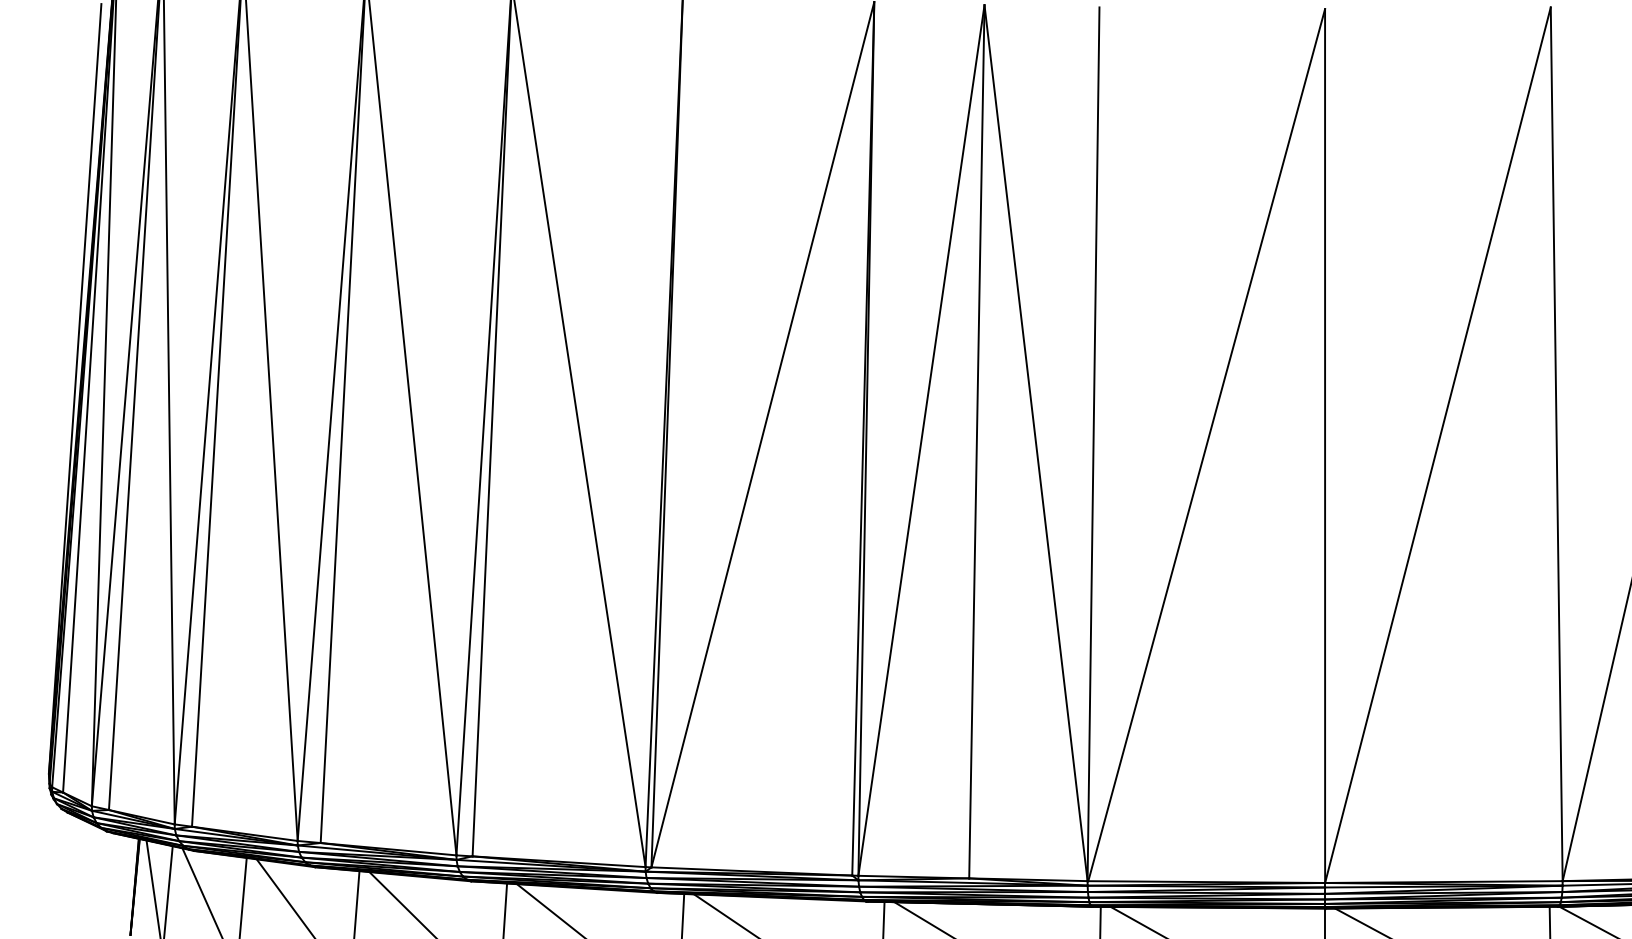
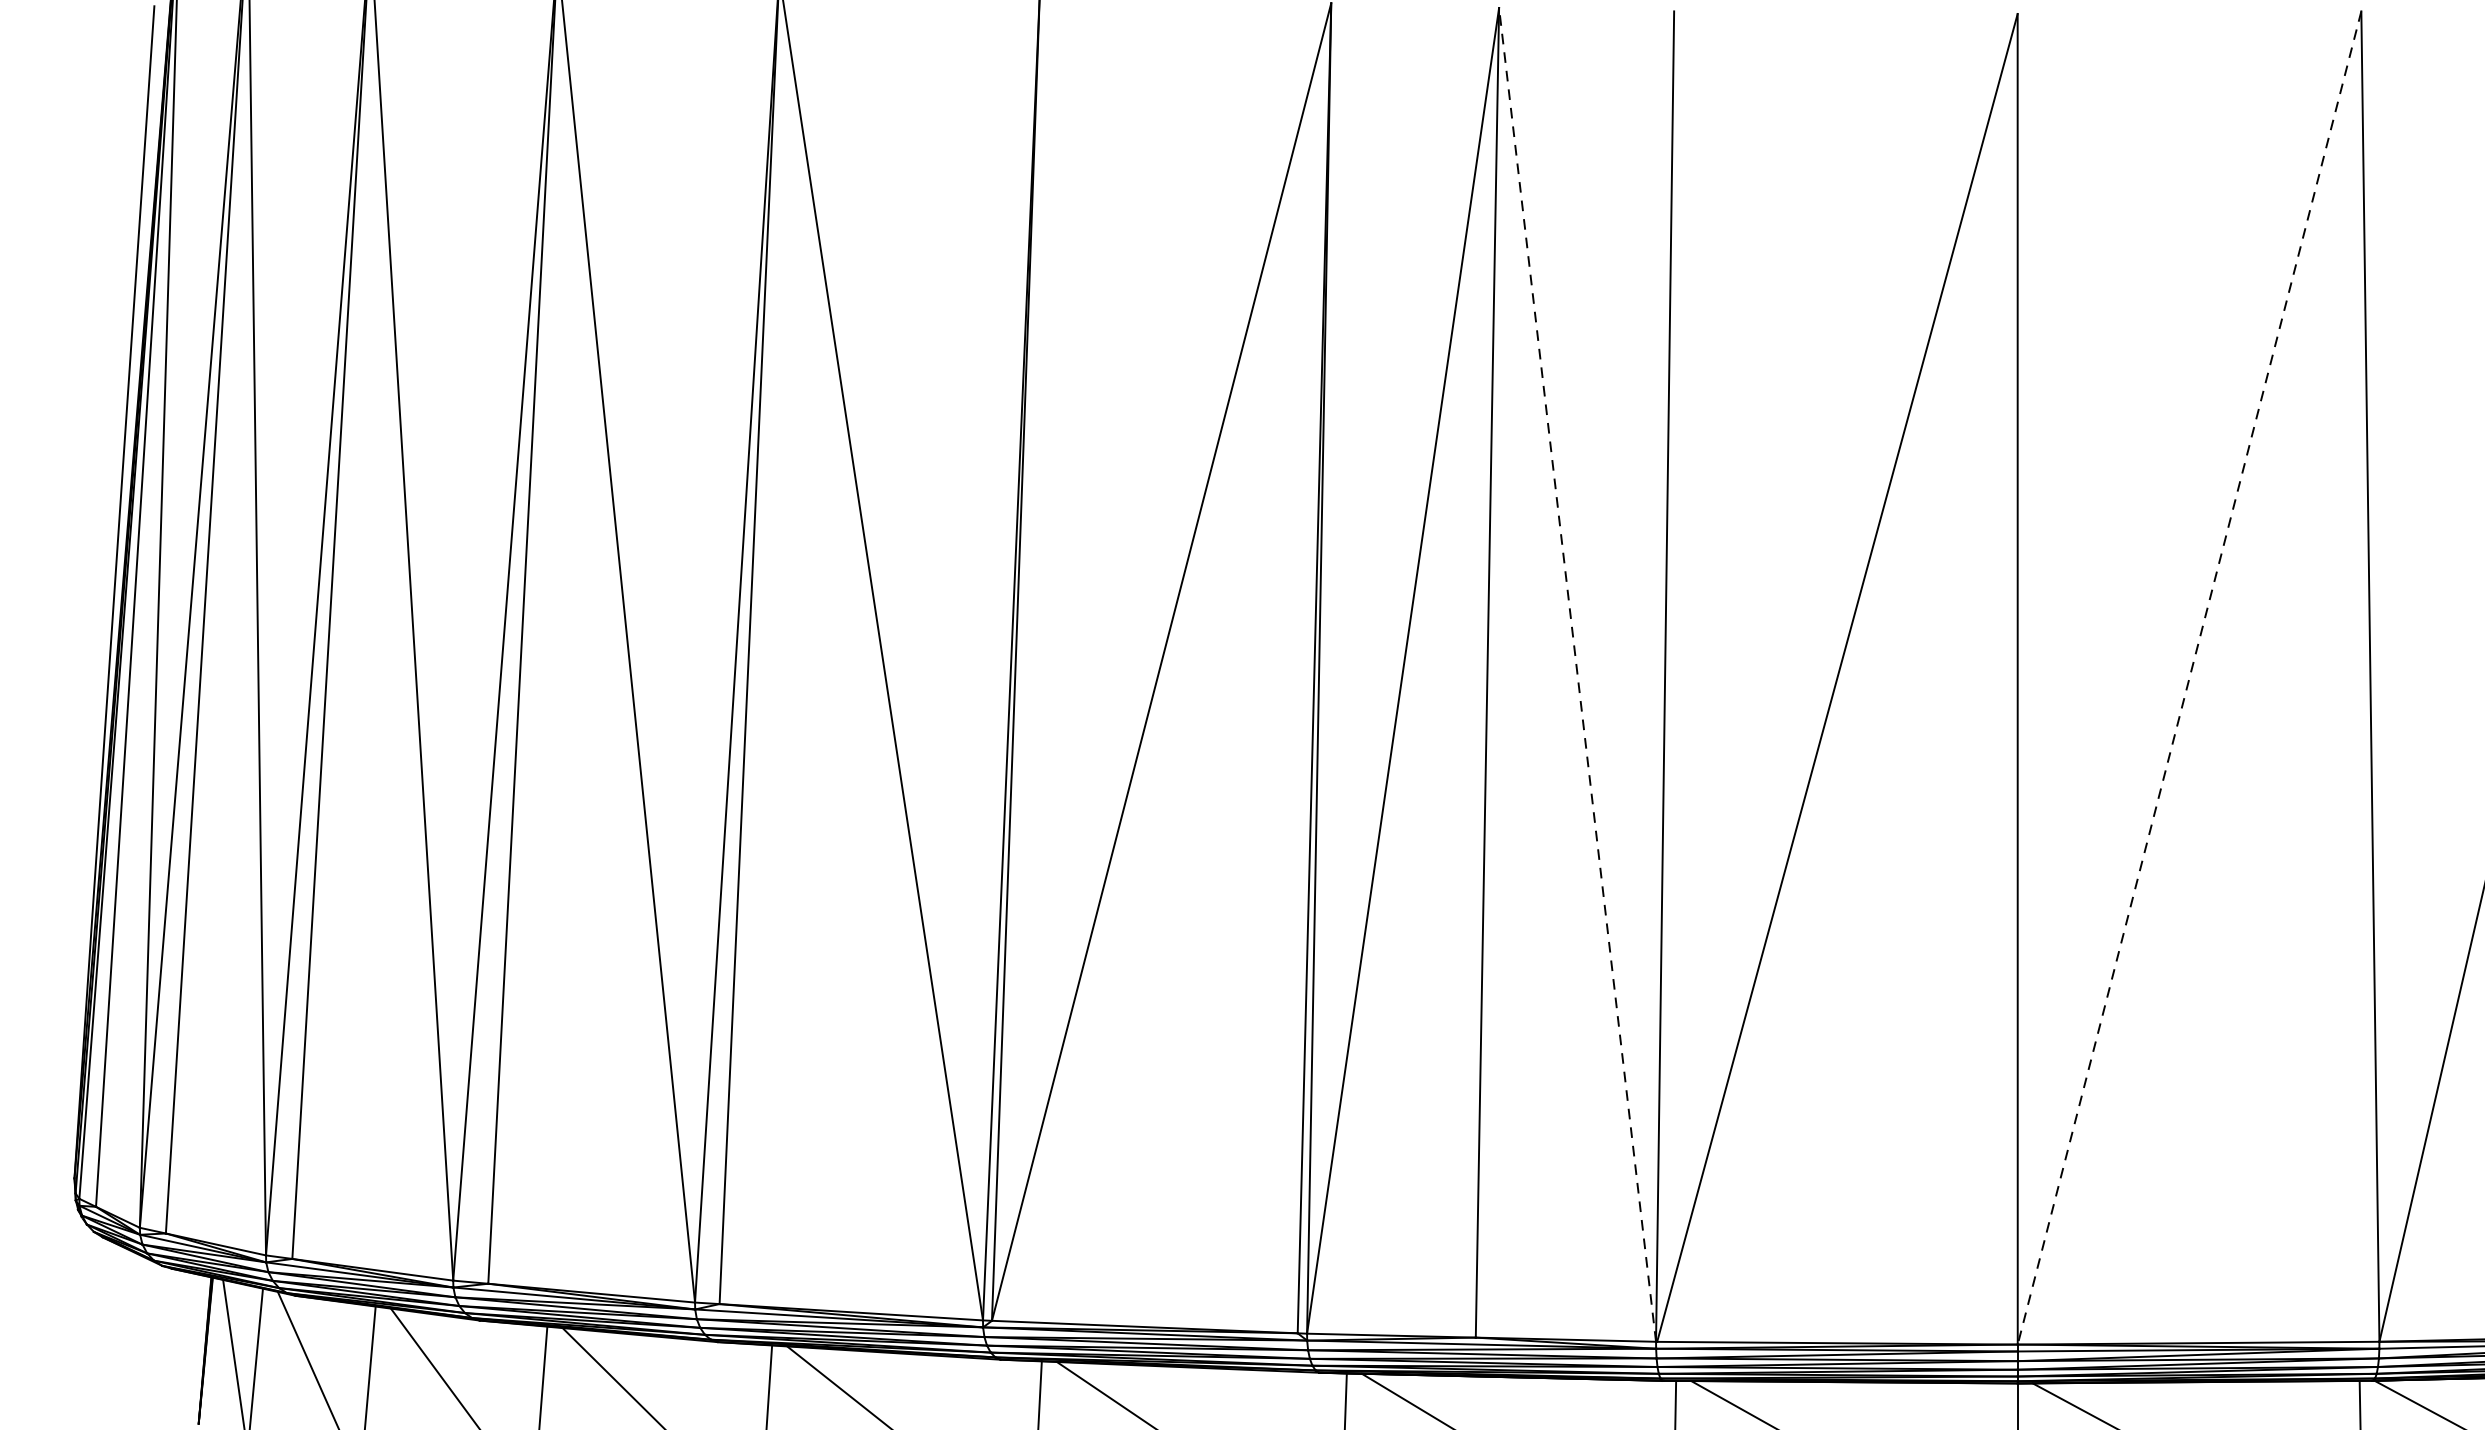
line: (1036, 443) -> (1578, 675), solid -> dashed
line: (1437, 445) -> (2188, 678), solid -> dashed

